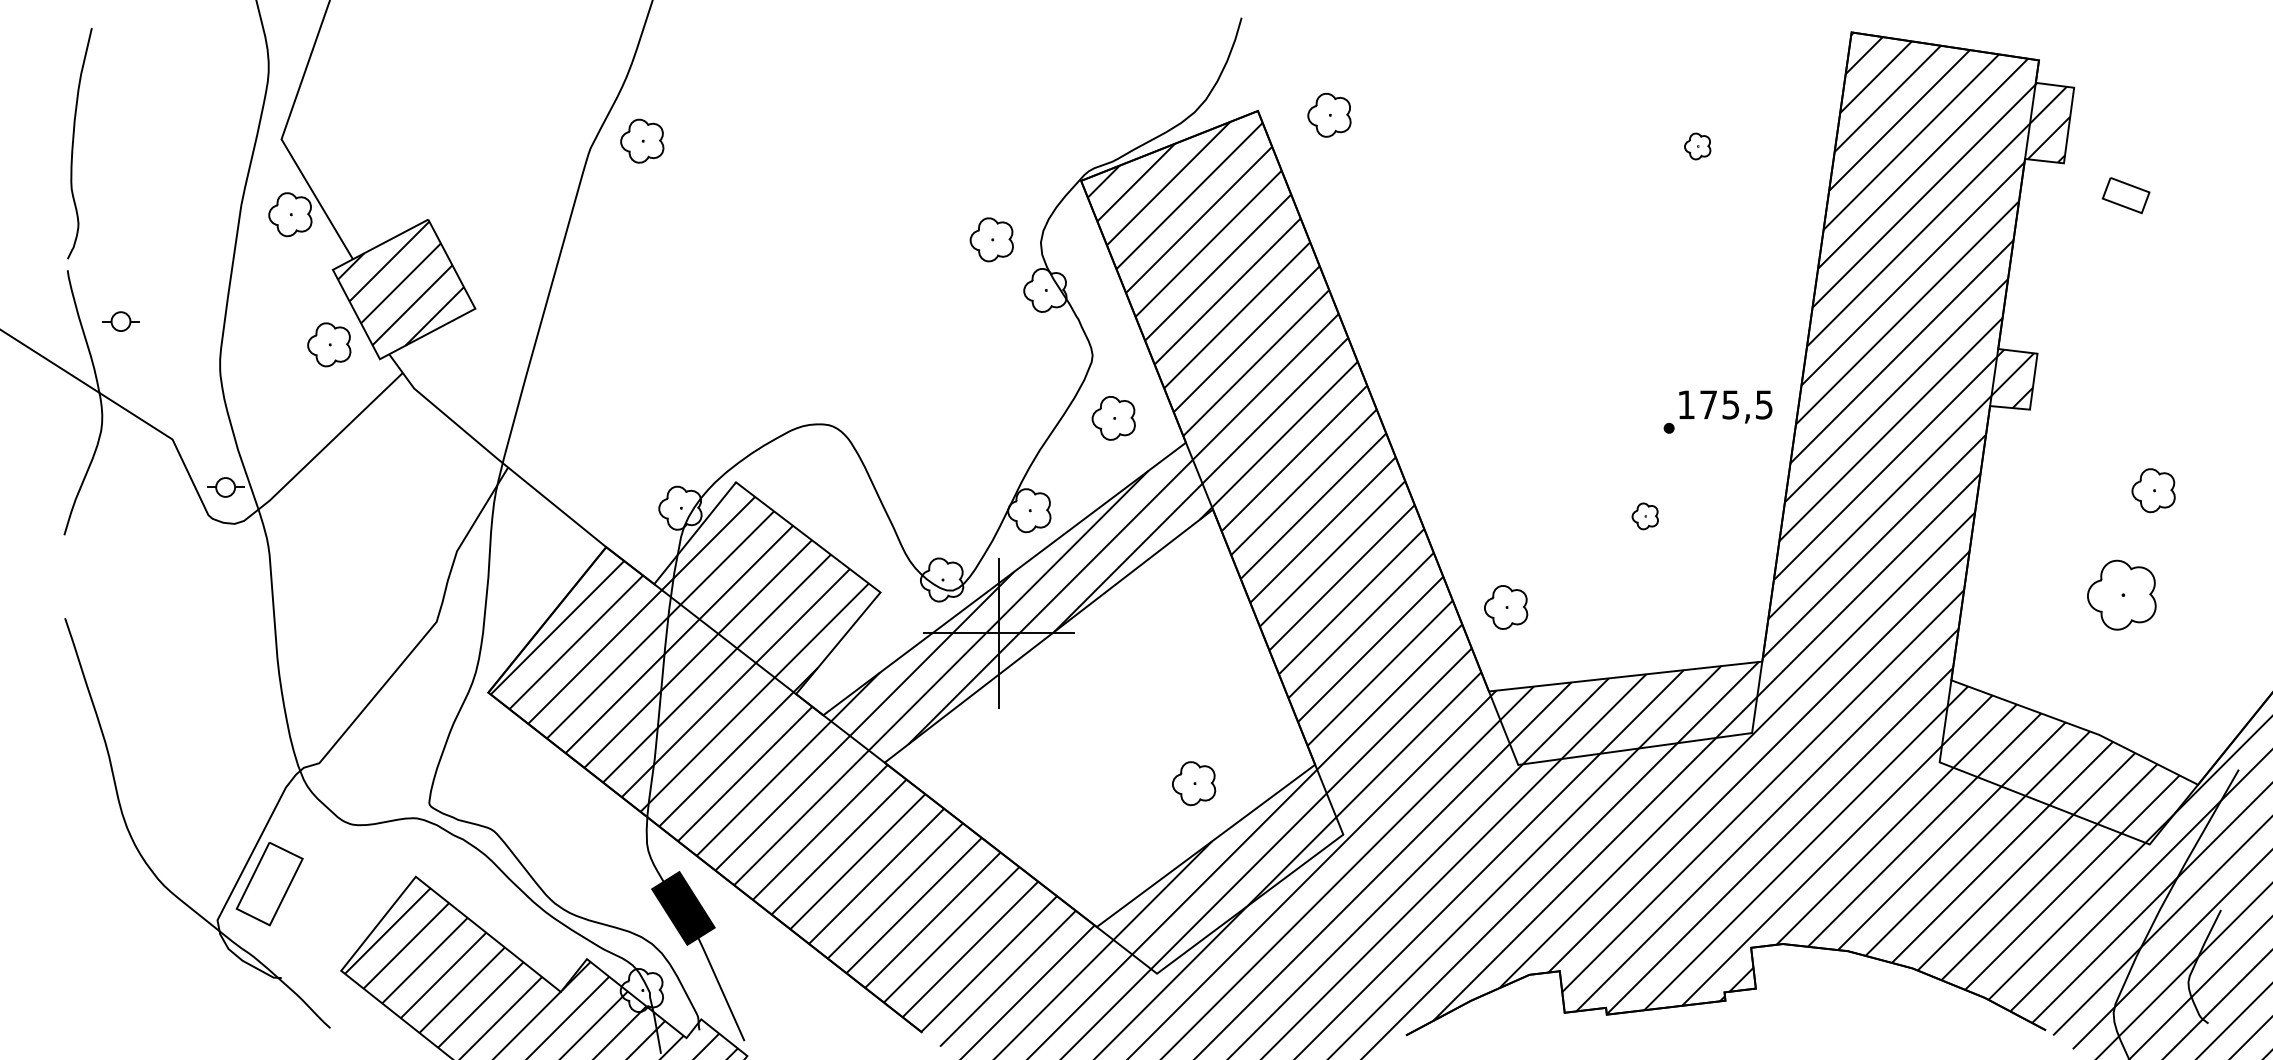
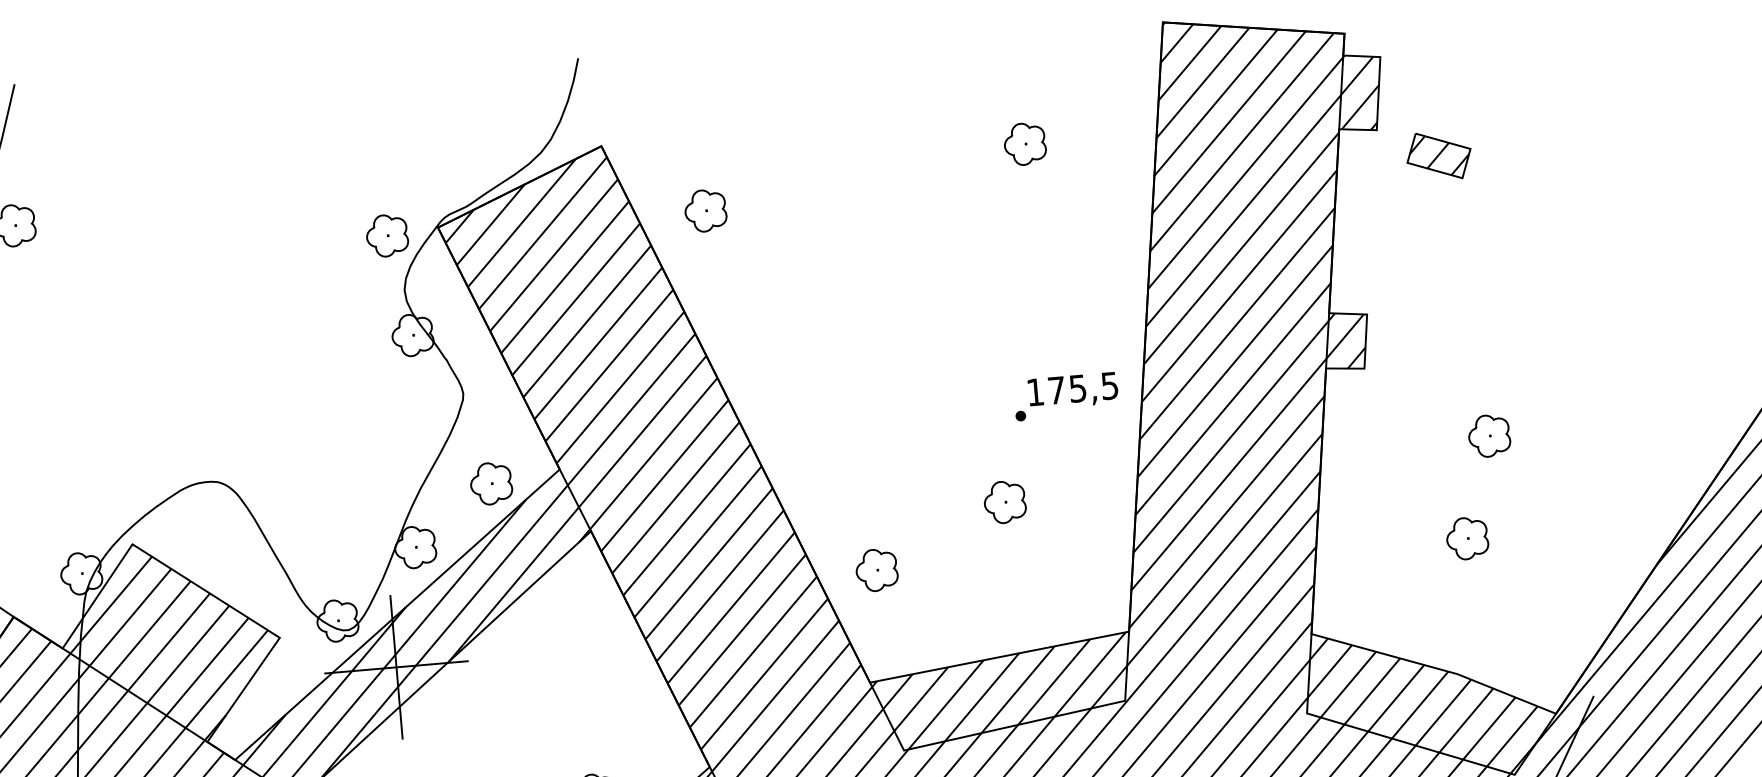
part: (1329, 115) -> (705, 211), moved
part: (1697, 146) -> (1024, 144), size x1.67
part: (2125, 195) -> (1438, 155), size x1.43
part: (991, 239) -> (386, 235), moved
part: (1113, 418) -> (491, 483), moved
part: (1645, 516) -> (1005, 502), size x1.67
part: (2121, 594) -> (1467, 537), size x0.62
part: (1506, 607) -> (877, 570), moved

